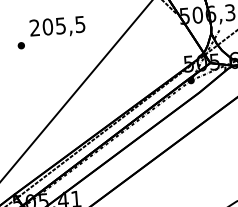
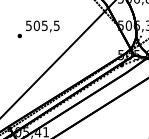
text: (34, 27) -> (28, 25), 205,5 -> 505,5

